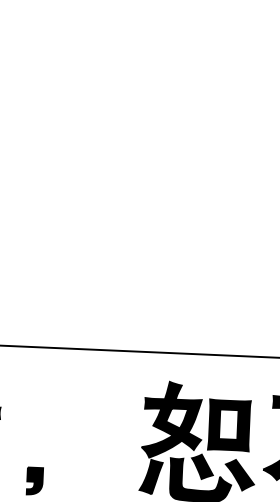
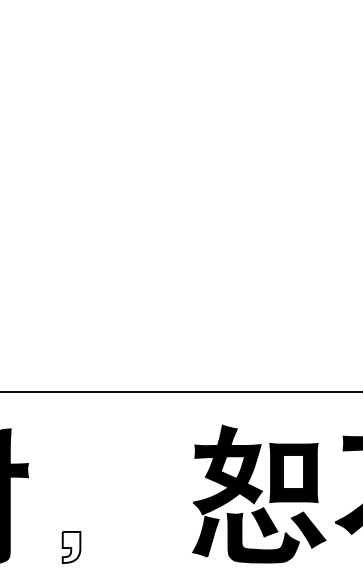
fill: (34, 481) -> (71, 547), removed

